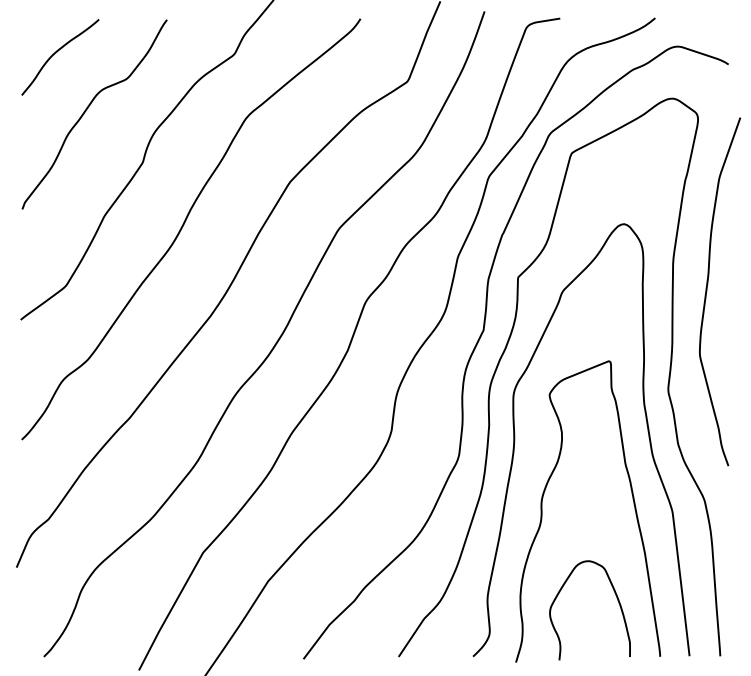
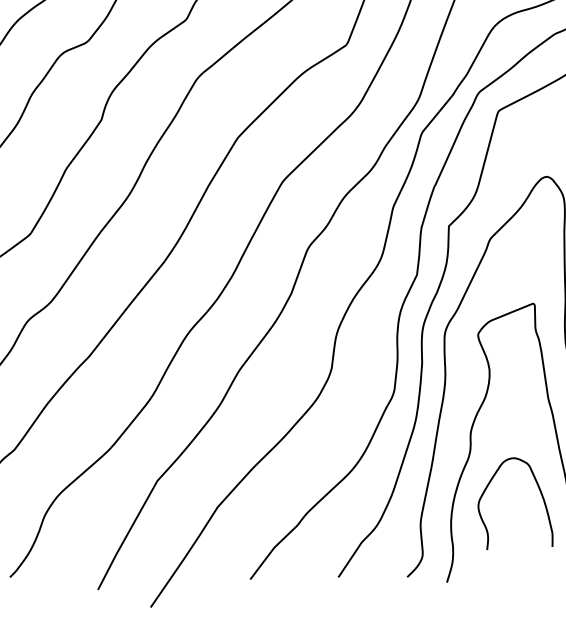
curve: (616, 598) -> (540, 492), moved

